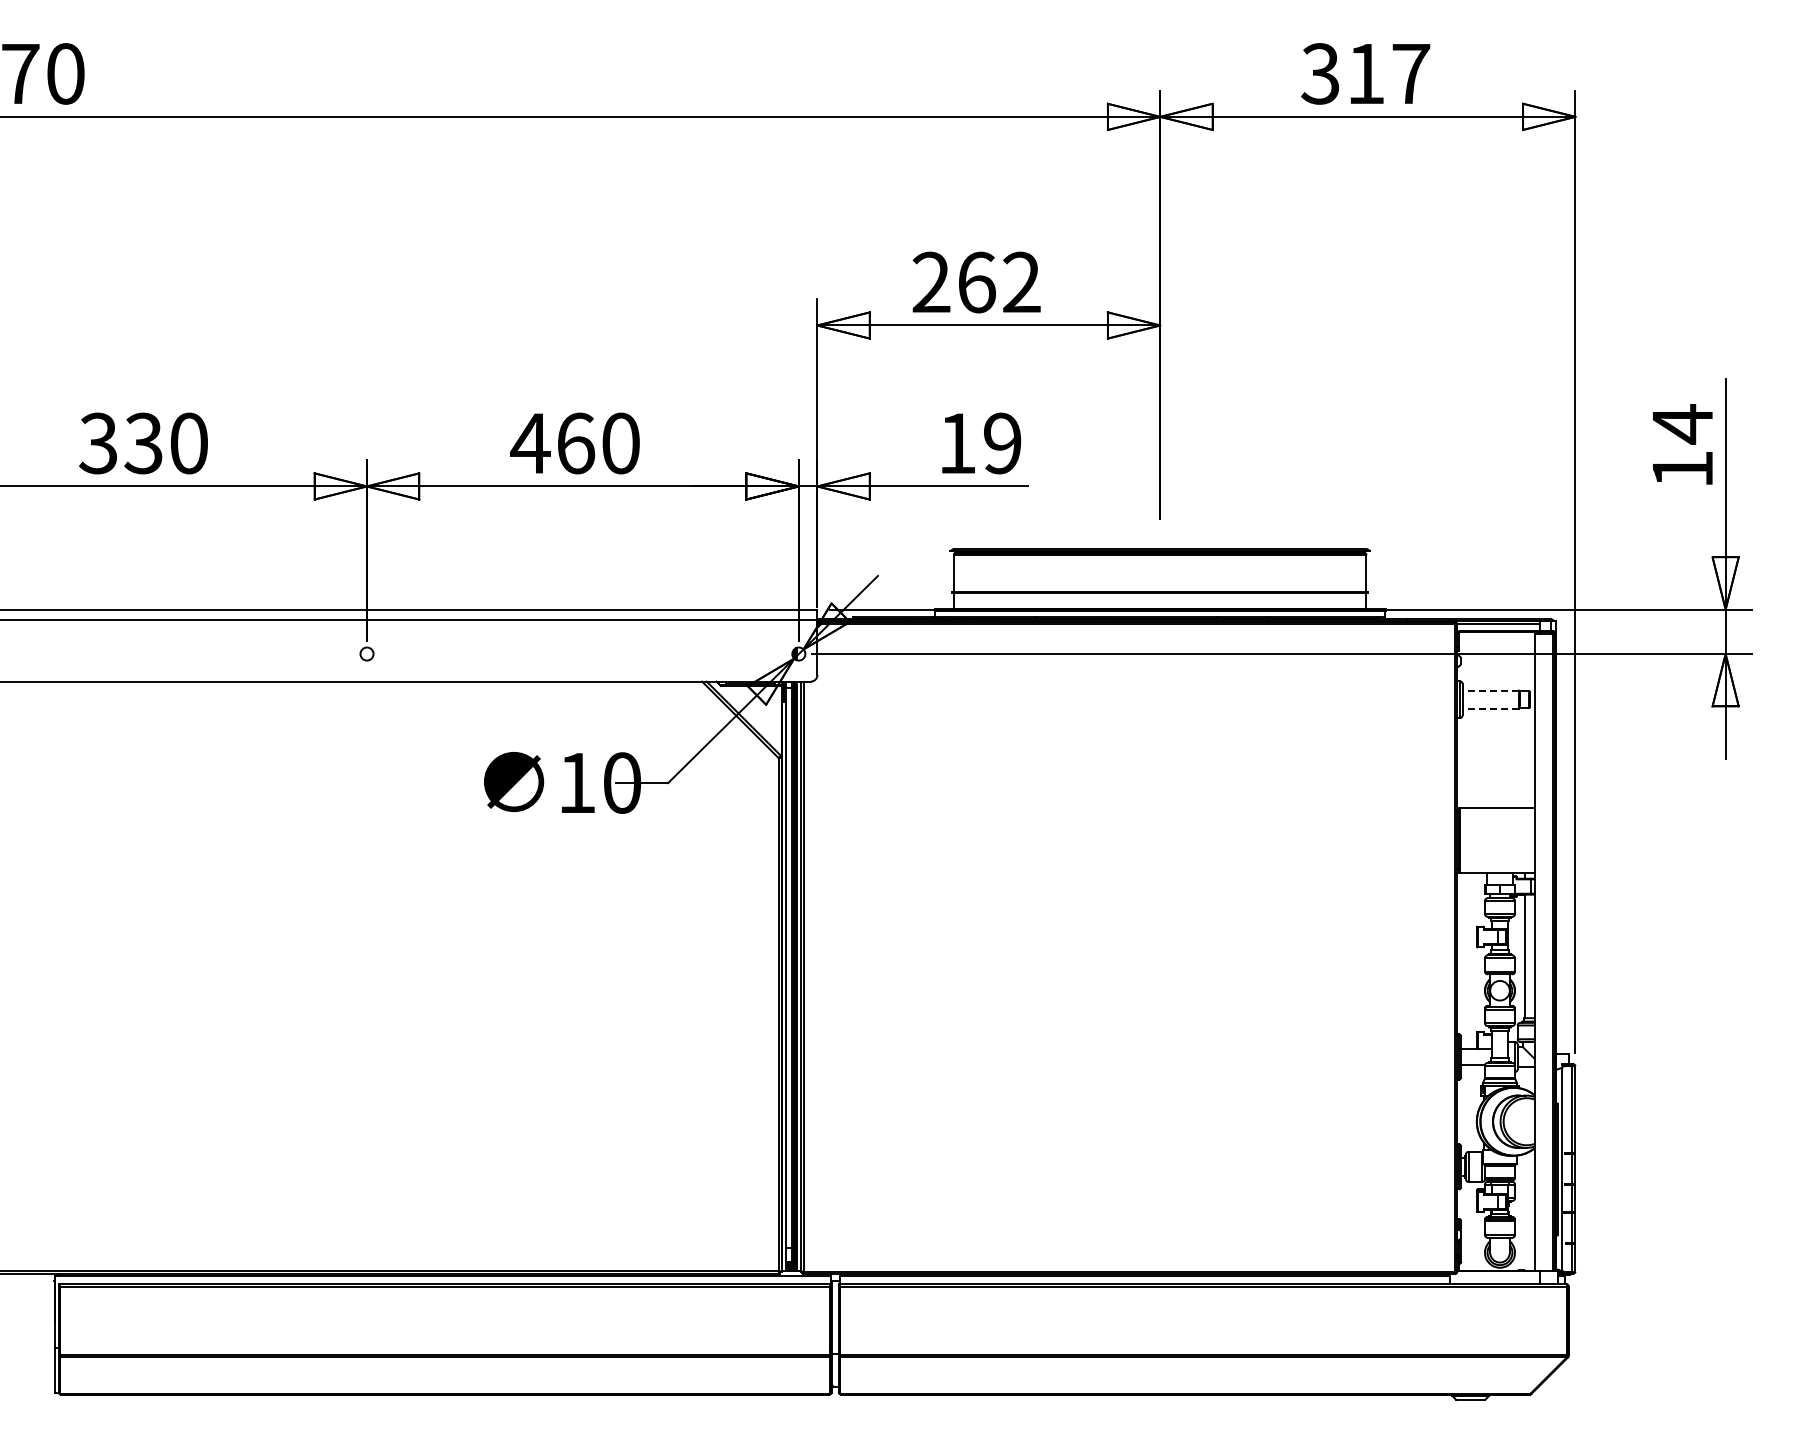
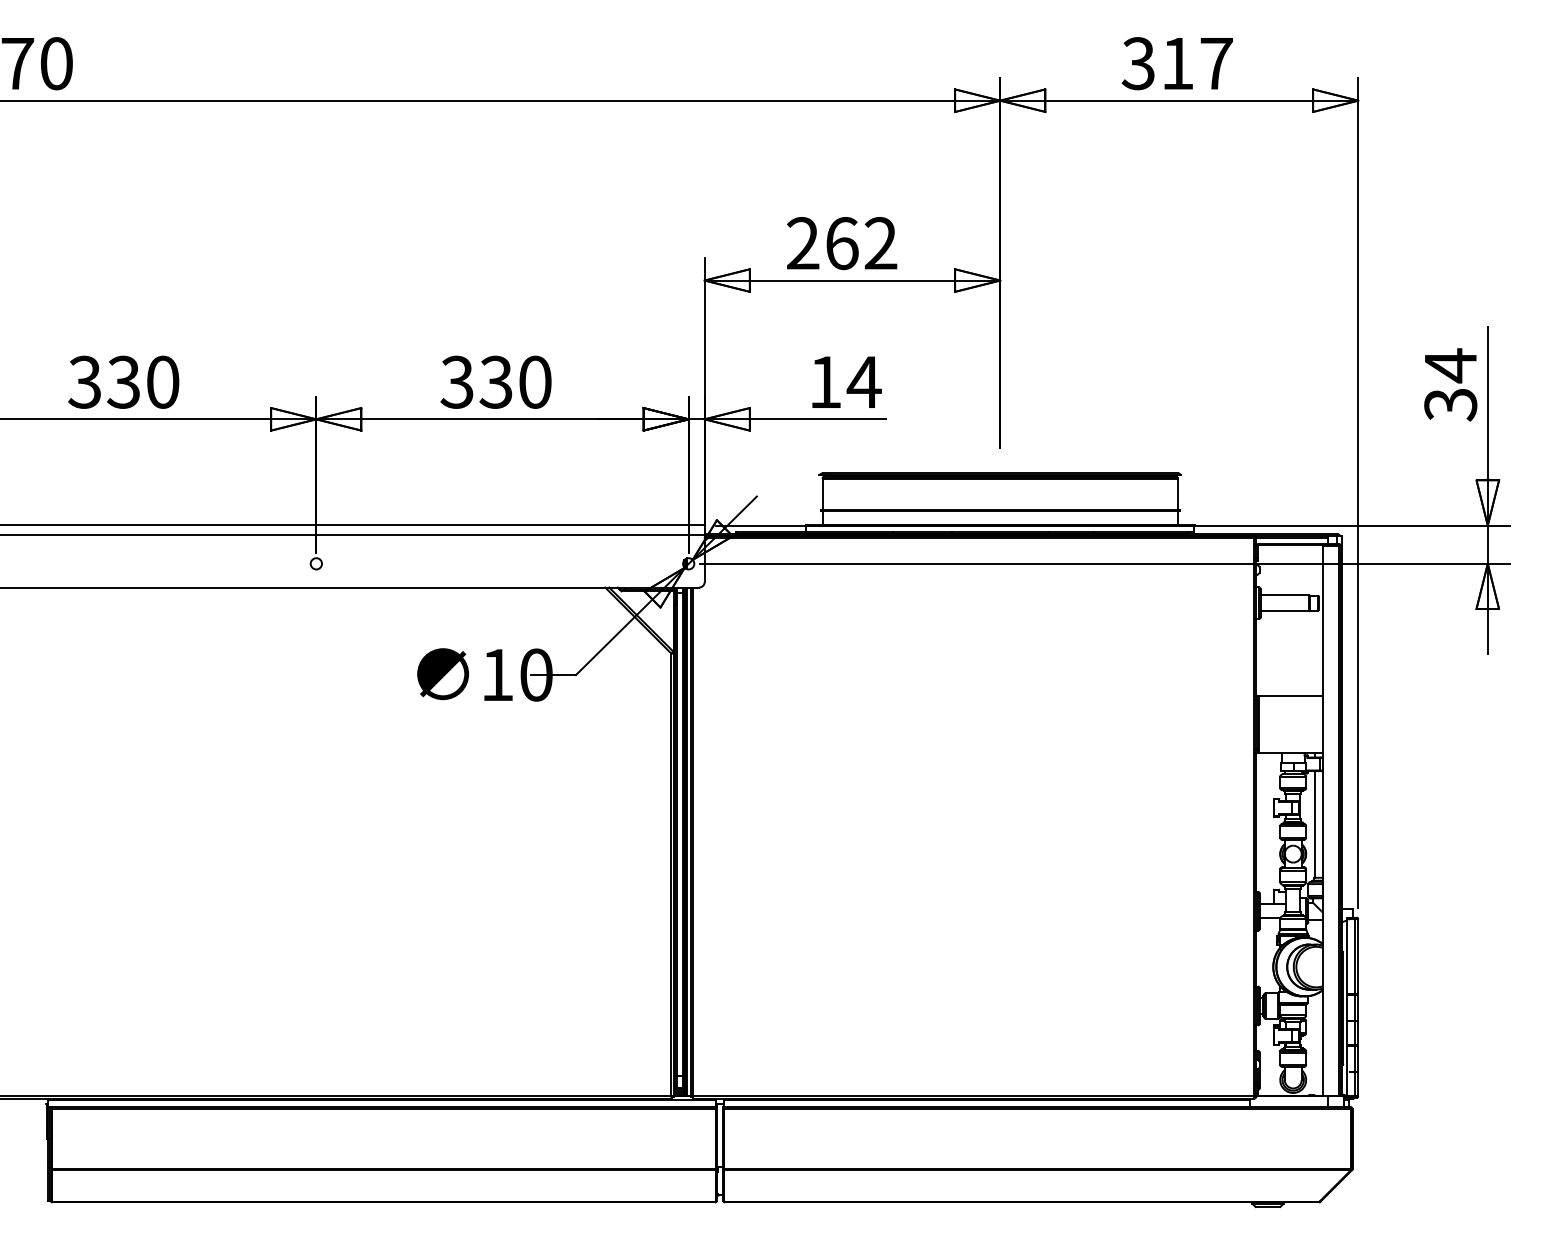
text: (552, 443) -> (476, 382), 460 -> 330
text: (1002, 443) -> (864, 382), 19 -> 14
text: (1682, 470) -> (1450, 405), 14 -> 34
line: (1490, 690) -> (1285, 595), dashed -> solid
line: (1490, 708) -> (1285, 610), dashed -> solid

